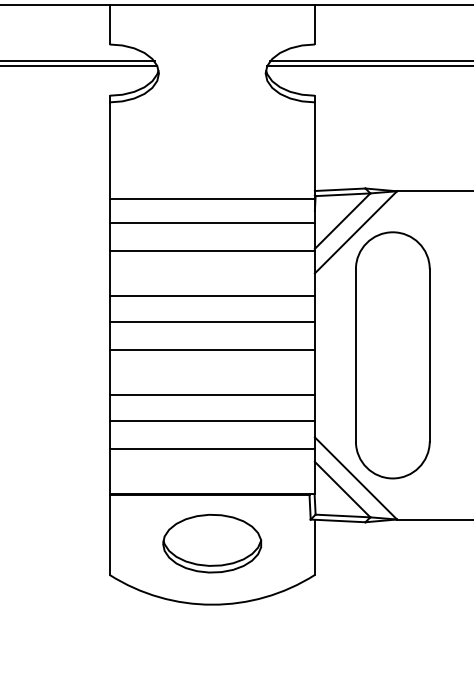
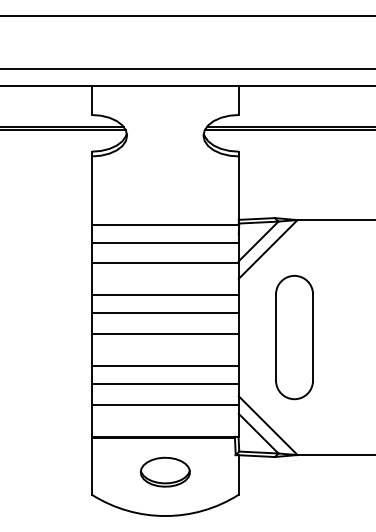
part: (392, 355) -> (294, 337), size x0.7
part: (212, 542) -> (165, 471), size x0.7

